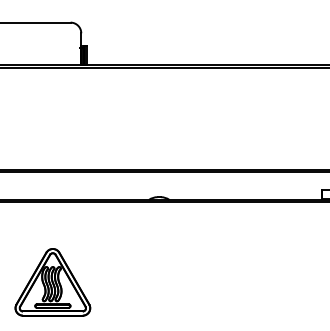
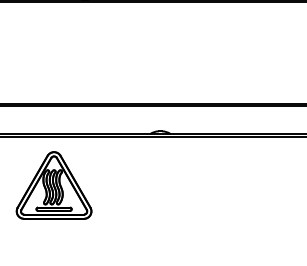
part: (52, 282) -> (53, 185), moved

